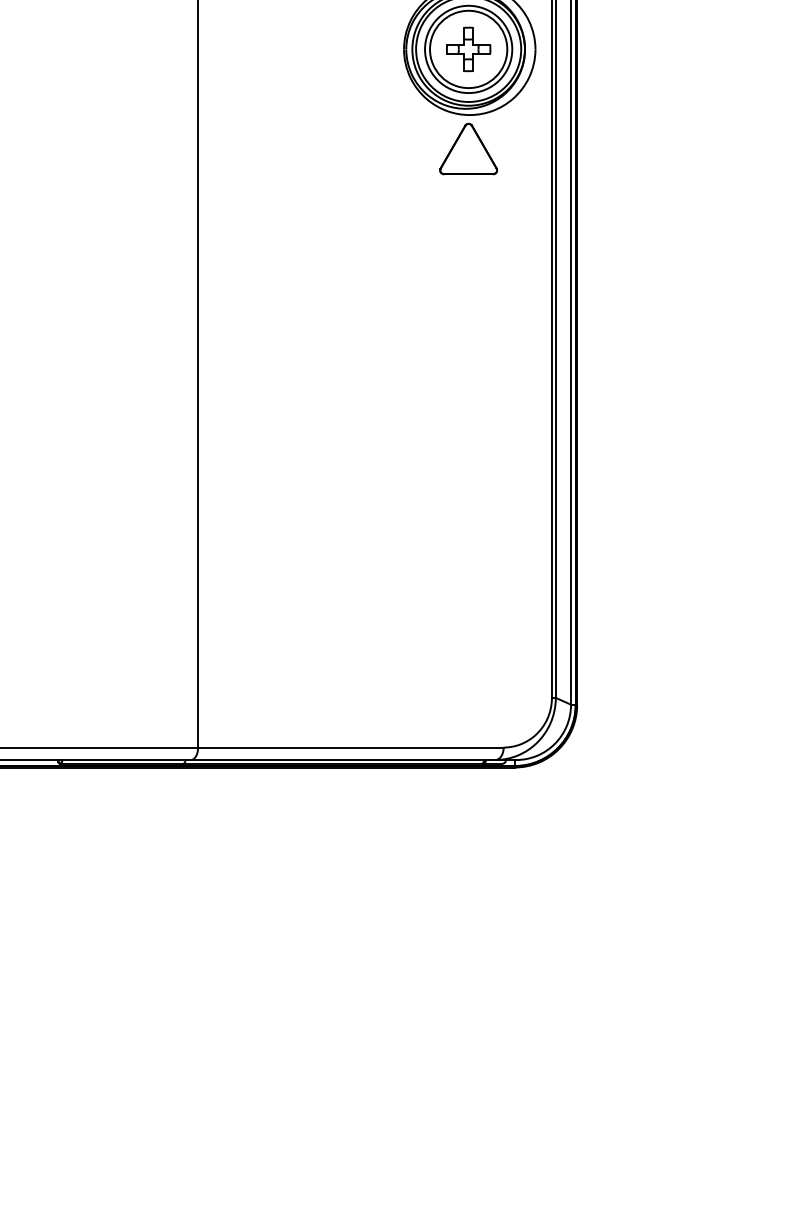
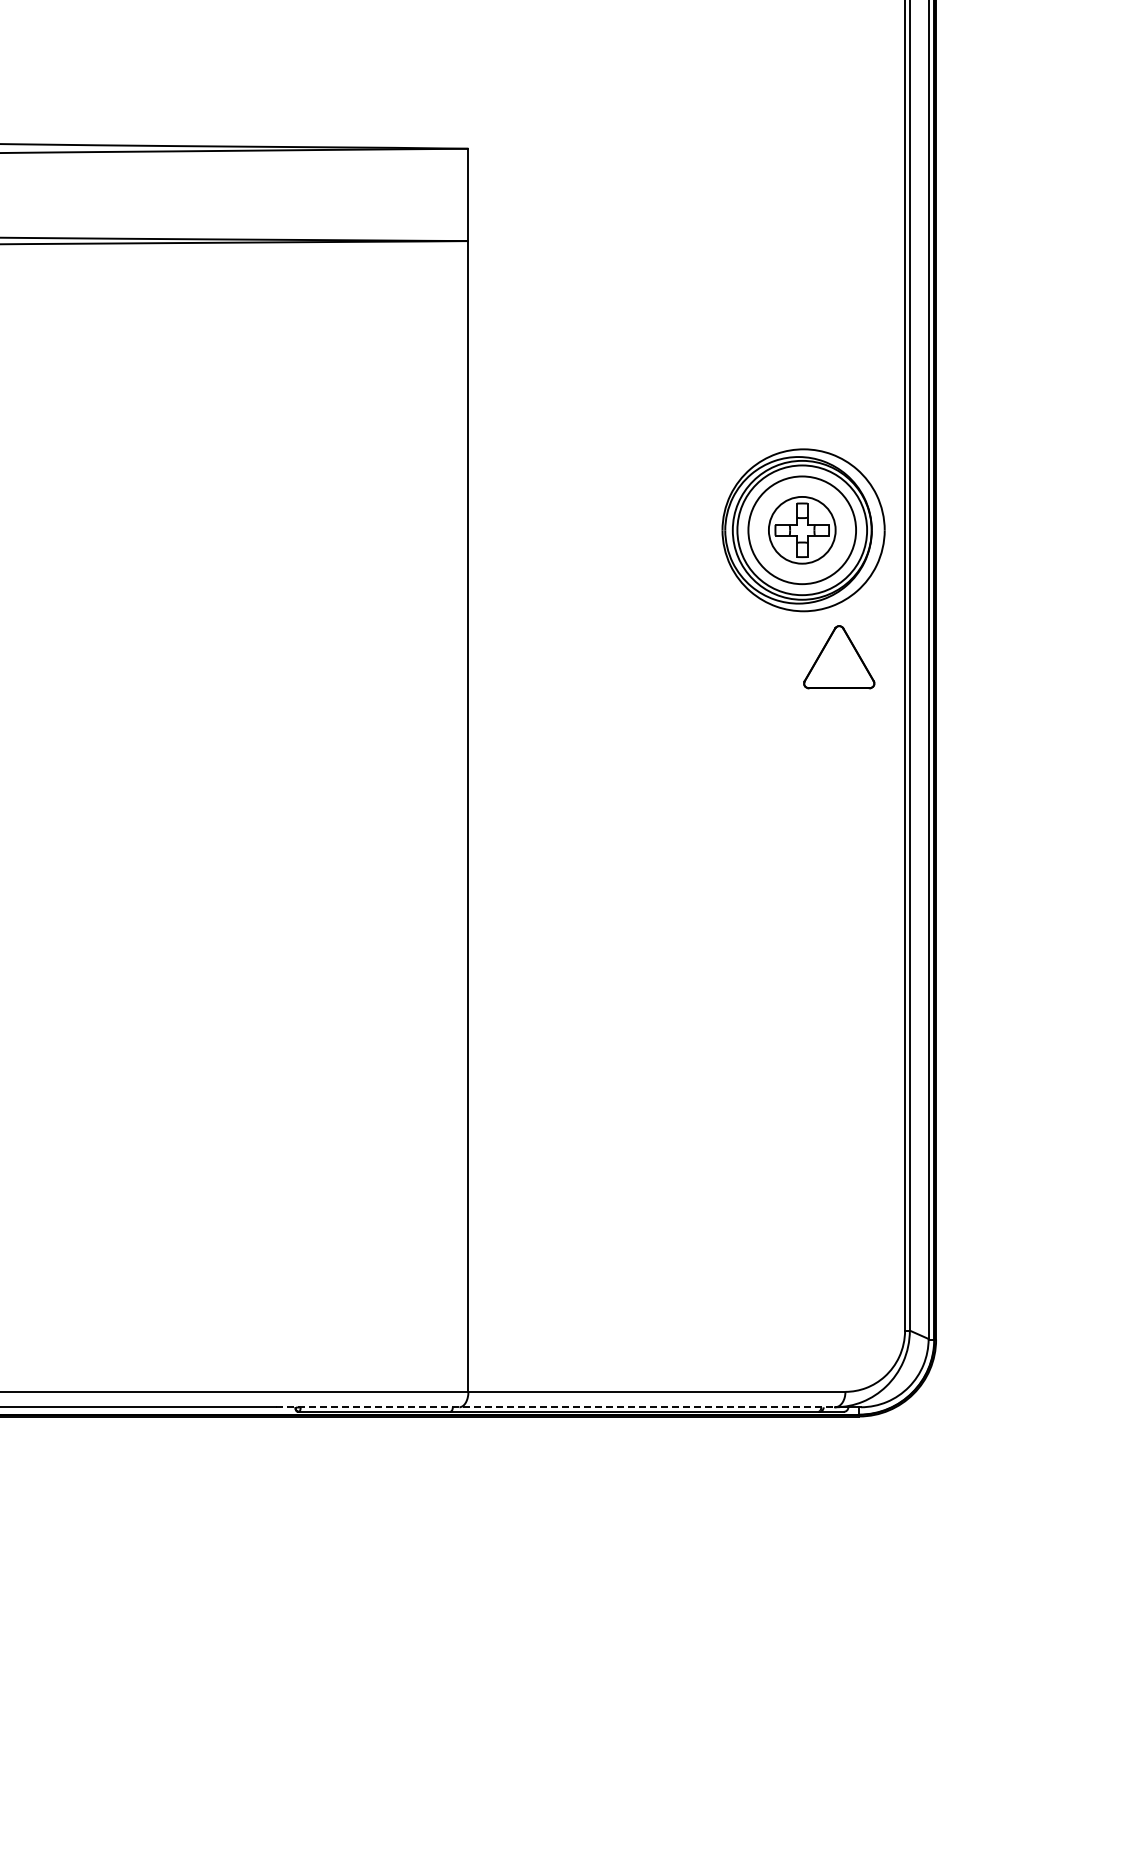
circle: (468, 49) -> (801, 530), size x0.7
part: (468, 149) -> (839, 657), moved
line: (268, 760) -> (555, 1407), solid -> dashed

